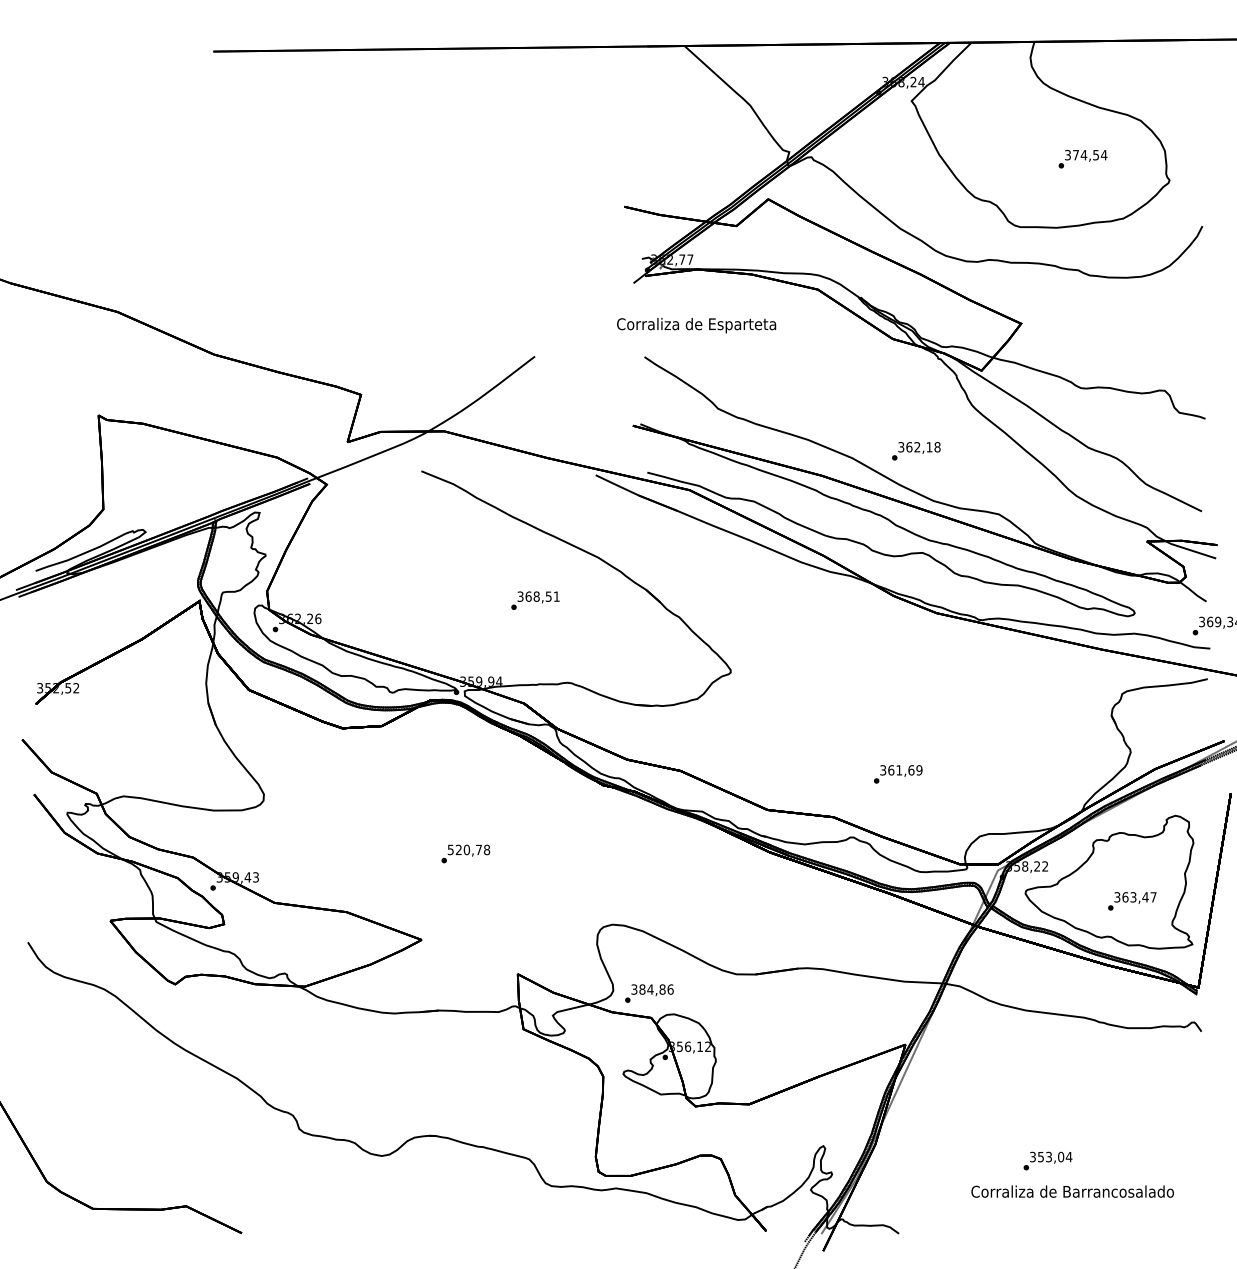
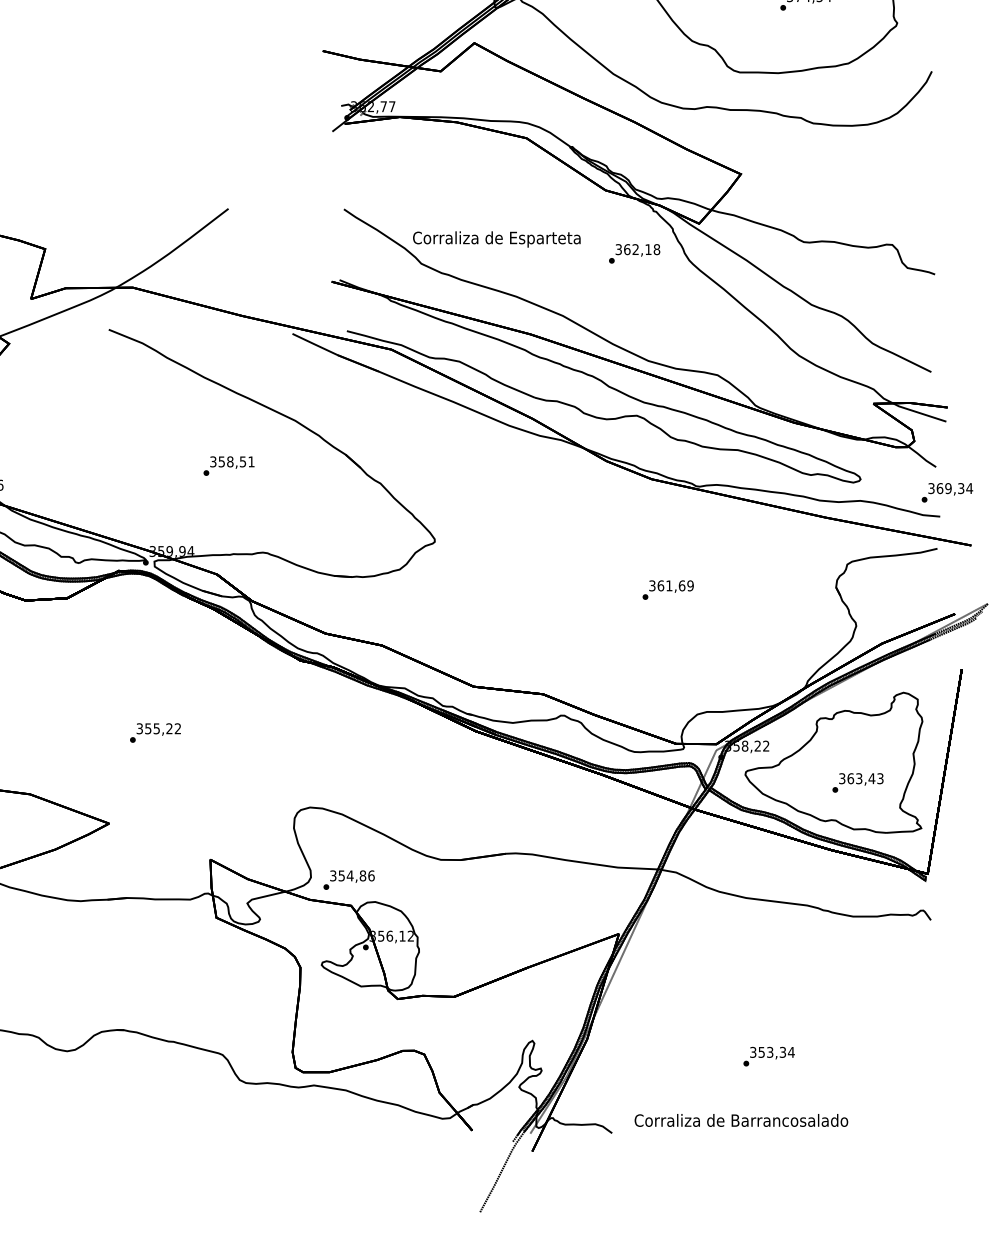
text: (696, 325) -> (496, 239), moved
text: (916, 451) -> (634, 254), moved
text: (528, 596) -> (221, 461), 368,51 -> 358,51
text: (898, 774) -> (668, 590), moved
text: (469, 849) -> (159, 728), 520,78 -> 355,22
text: (1153, 897) -> (880, 778), 363,47 -> 363,43
text: (642, 989) -> (341, 875), 384,86 -> 354,86
text: (1061, 1157) -> (783, 1052), 353,04 -> 353,34
text: (1072, 1191) -> (741, 1120), moved

